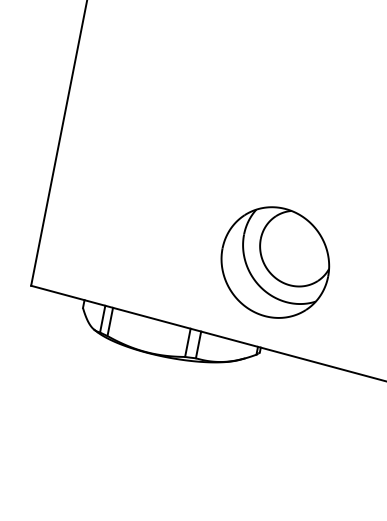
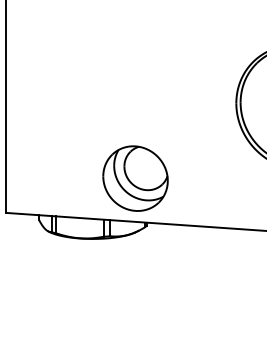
part: (275, 262) -> (135, 178), moved

